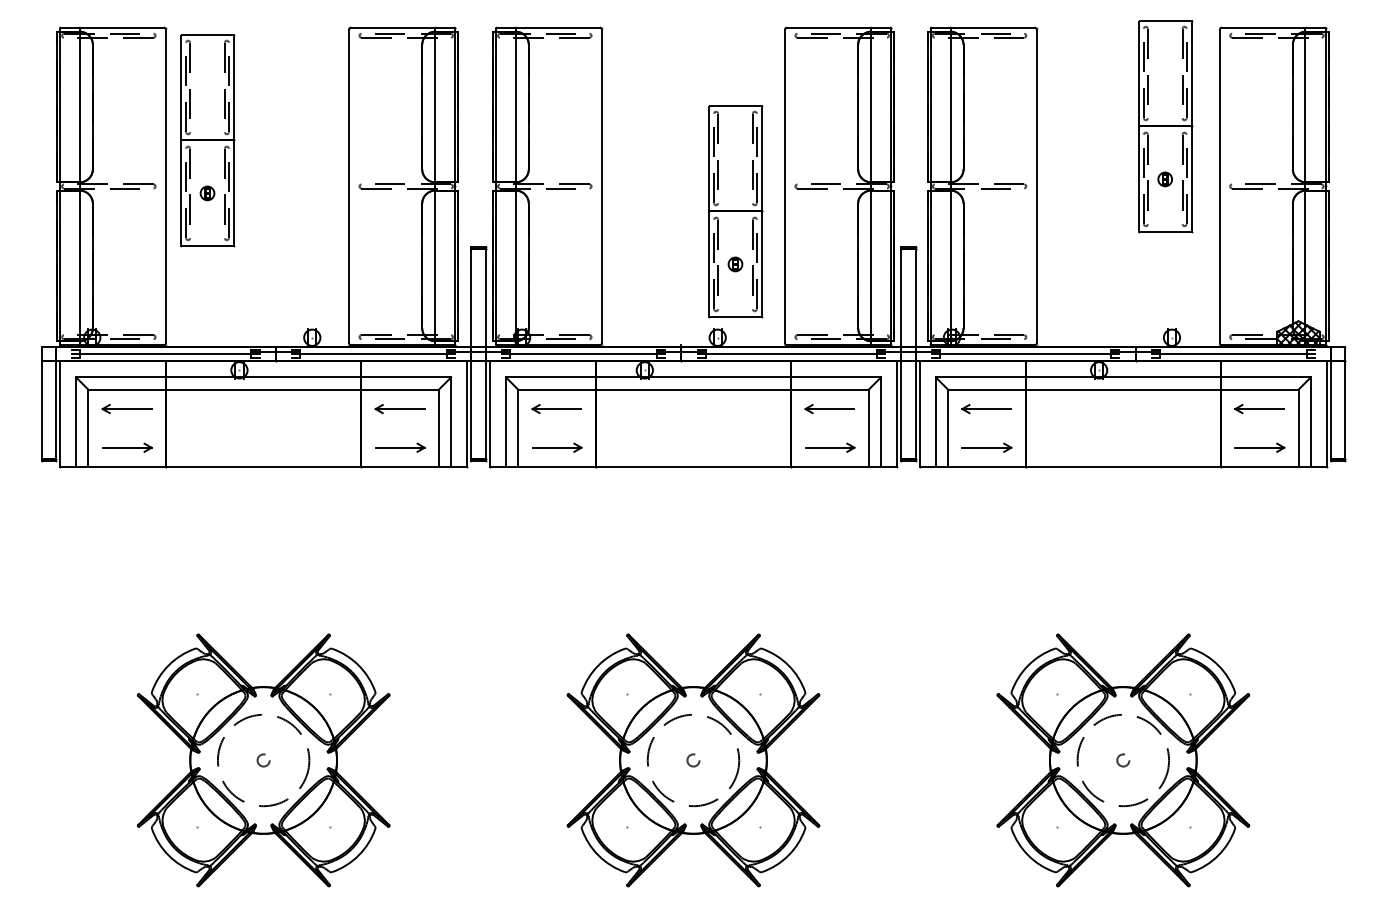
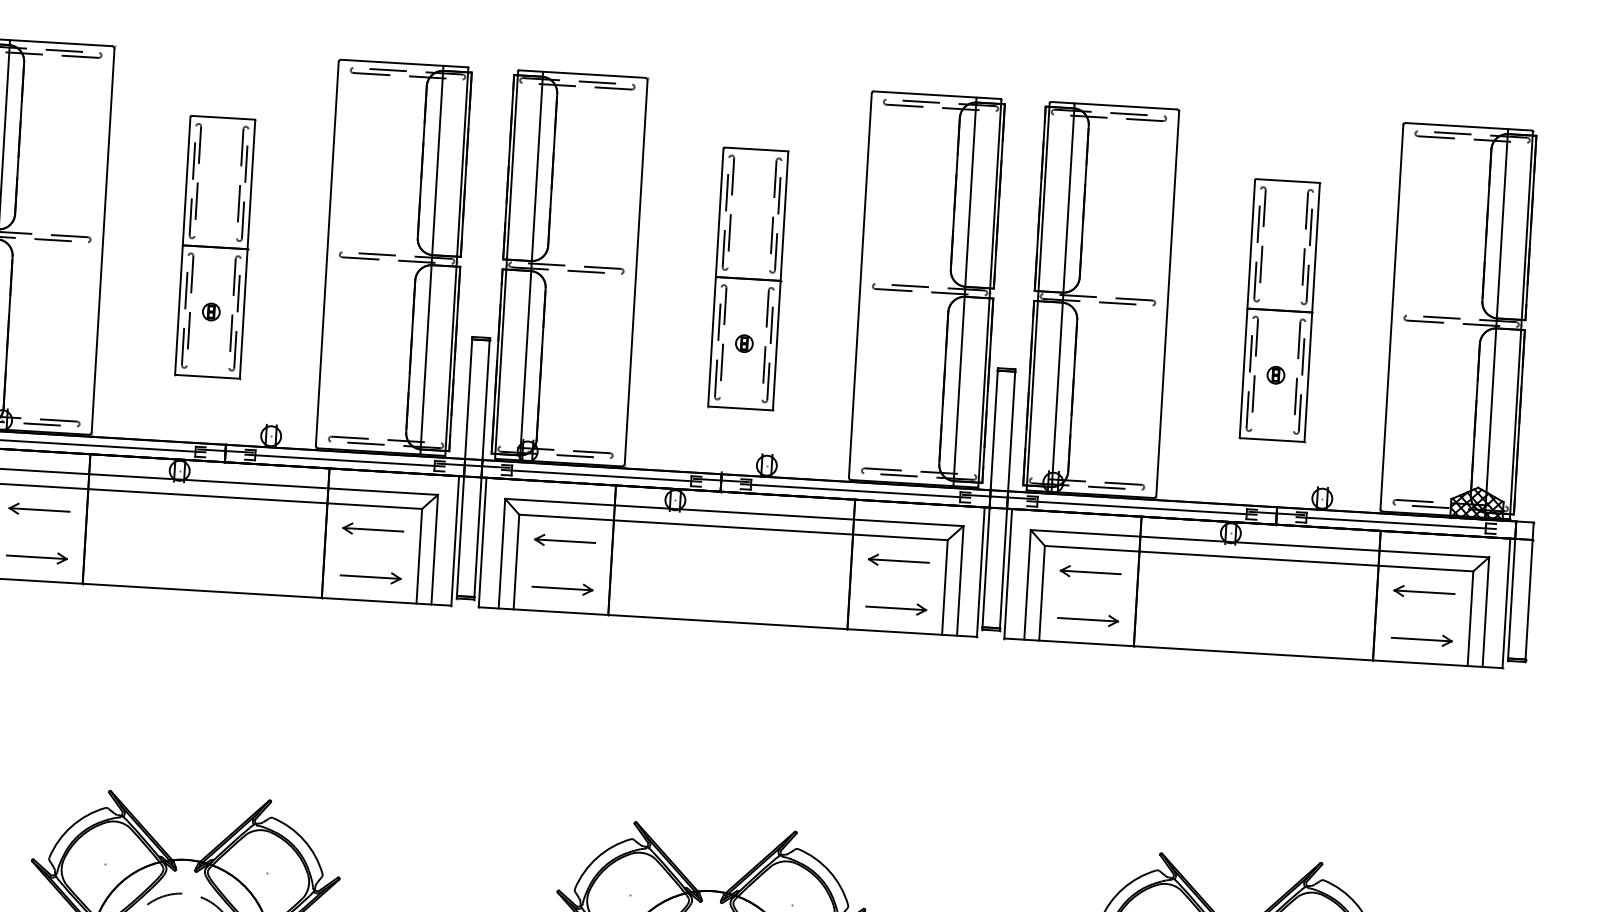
part: (1165, 126) -> (1280, 310), moved
part: (207, 140) -> (215, 247), moved
part: (735, 211) -> (748, 278), moved

